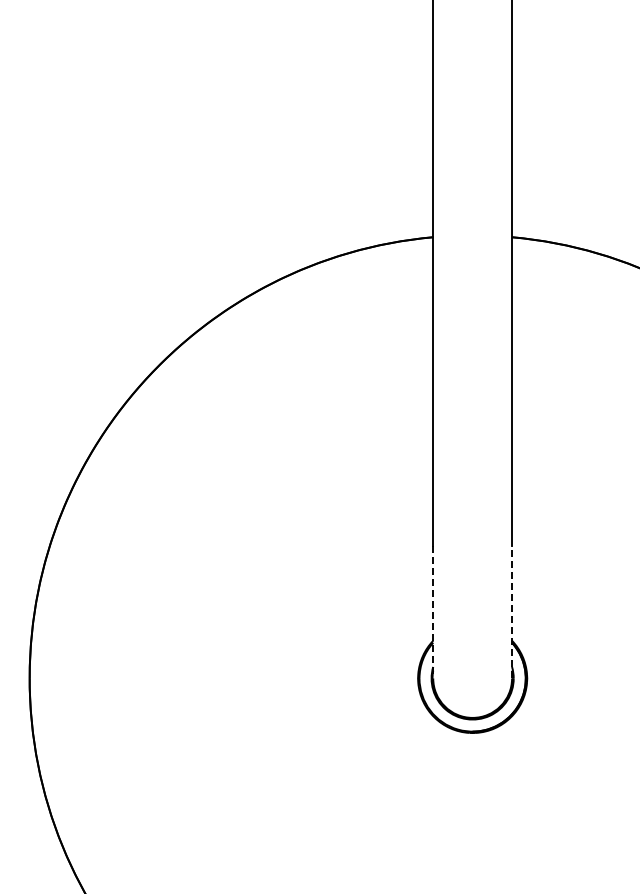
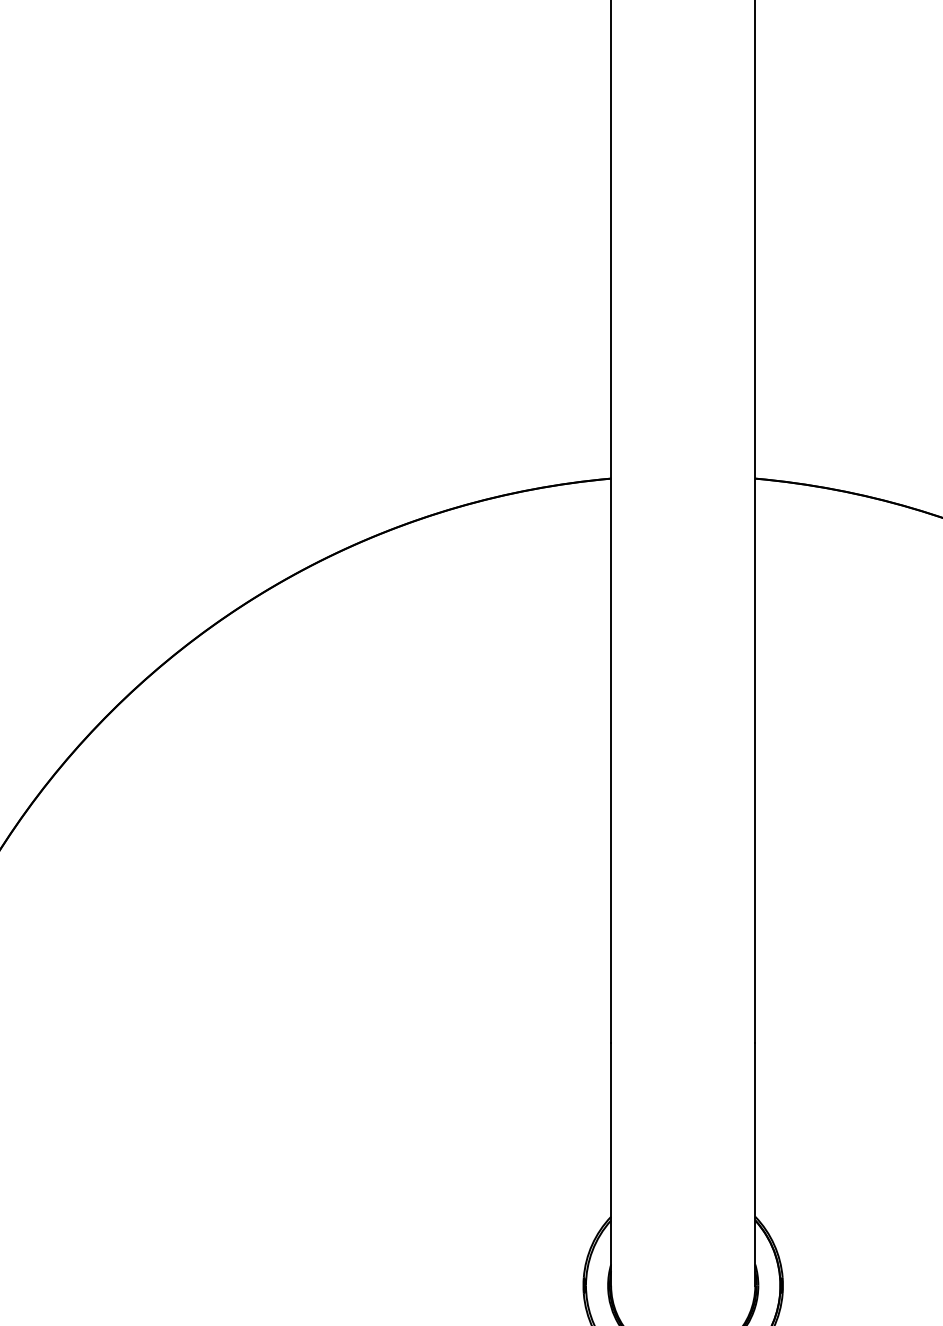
line: (512, 611) -> (756, 1163), dashed -> solid
line: (433, 612) -> (611, 1164), dashed -> solid

